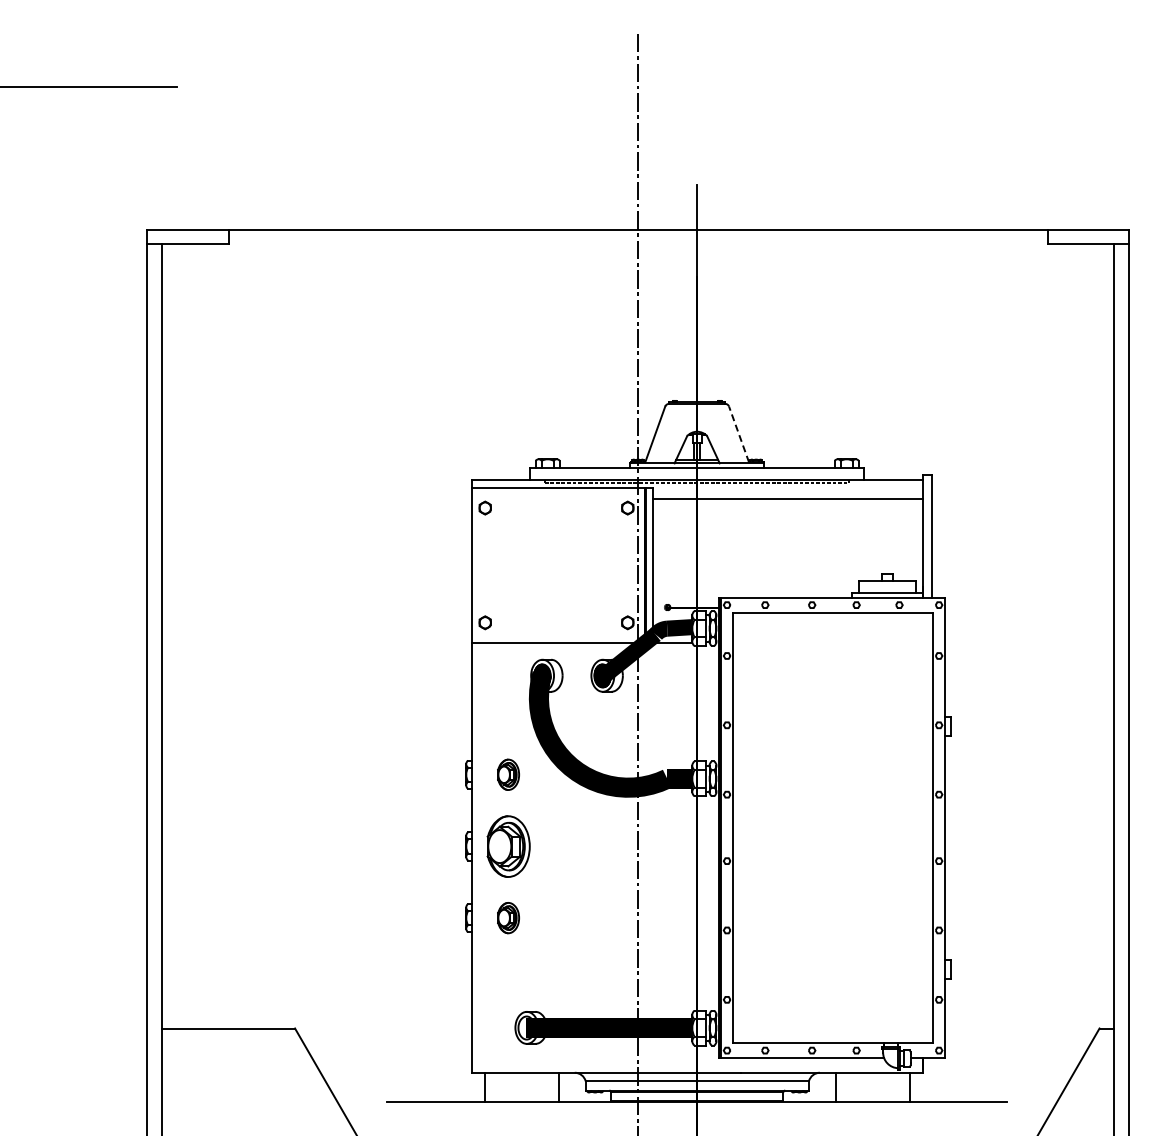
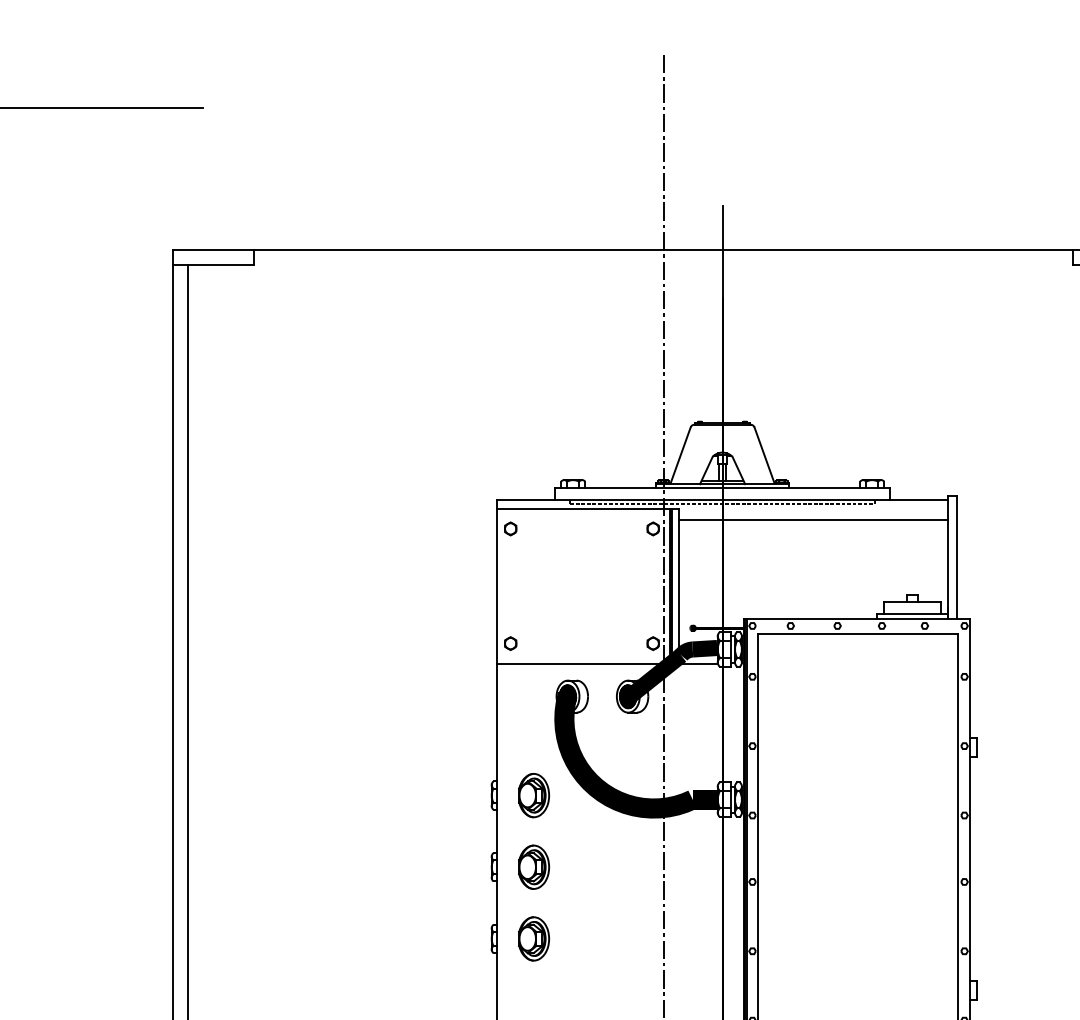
line: (739, 434) -> (764, 455), dashed -> solid
part: (508, 774) -> (533, 795), size x1.43
part: (508, 845) -> (533, 866), size x0.71
part: (508, 917) -> (533, 938), size x1.43

